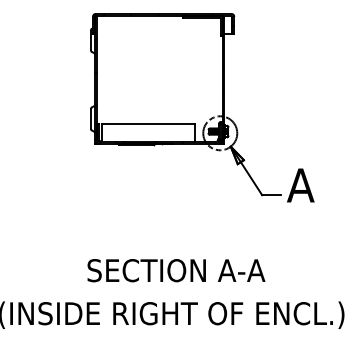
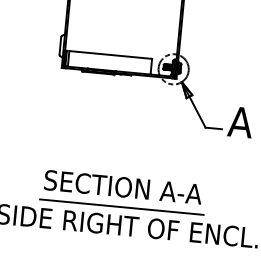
line: (176, 293) -> (121, 207), added

